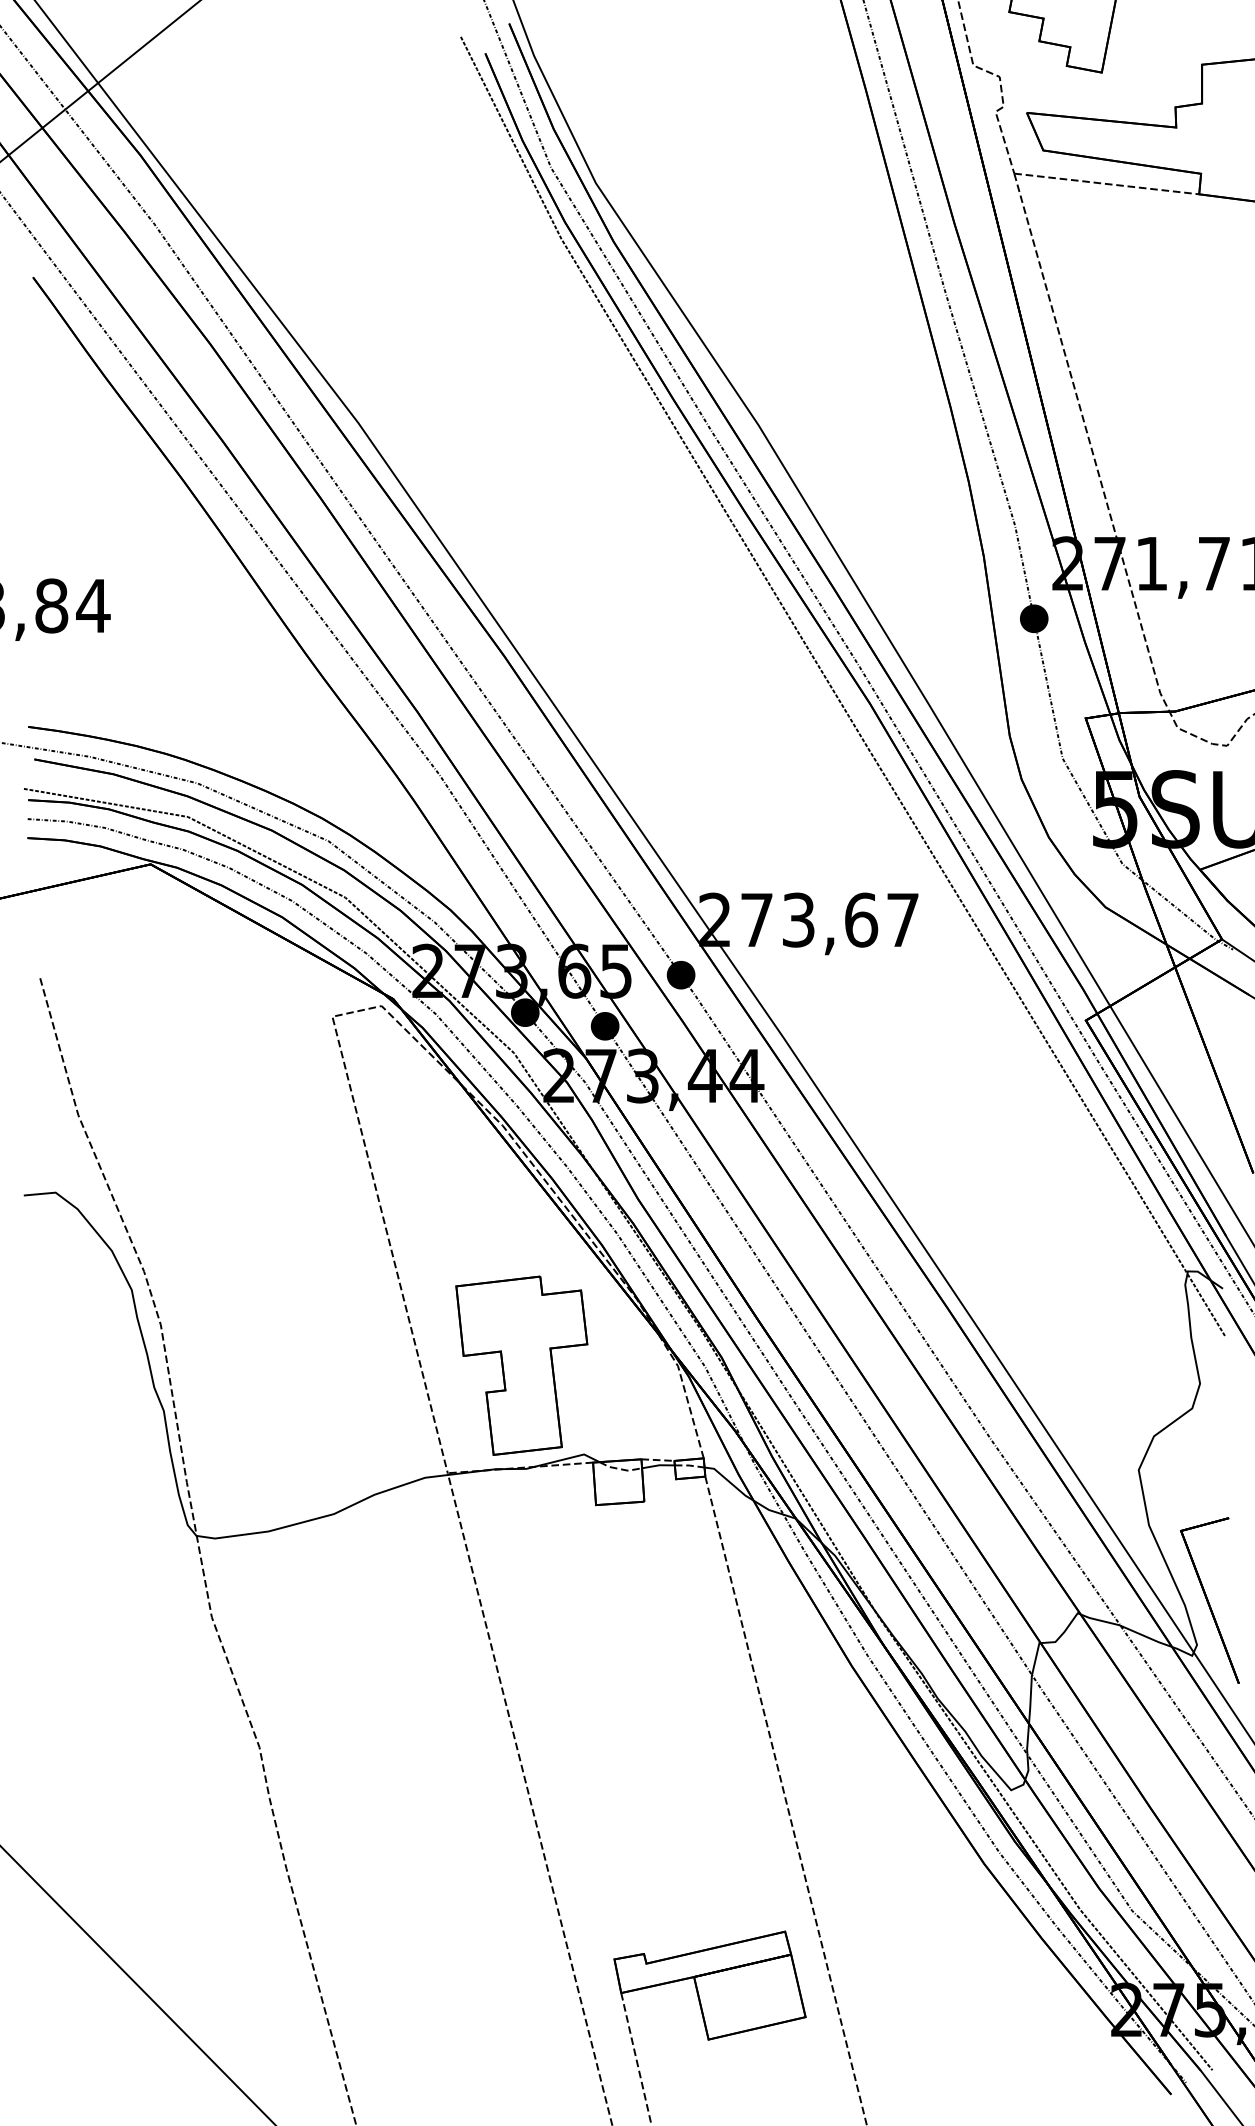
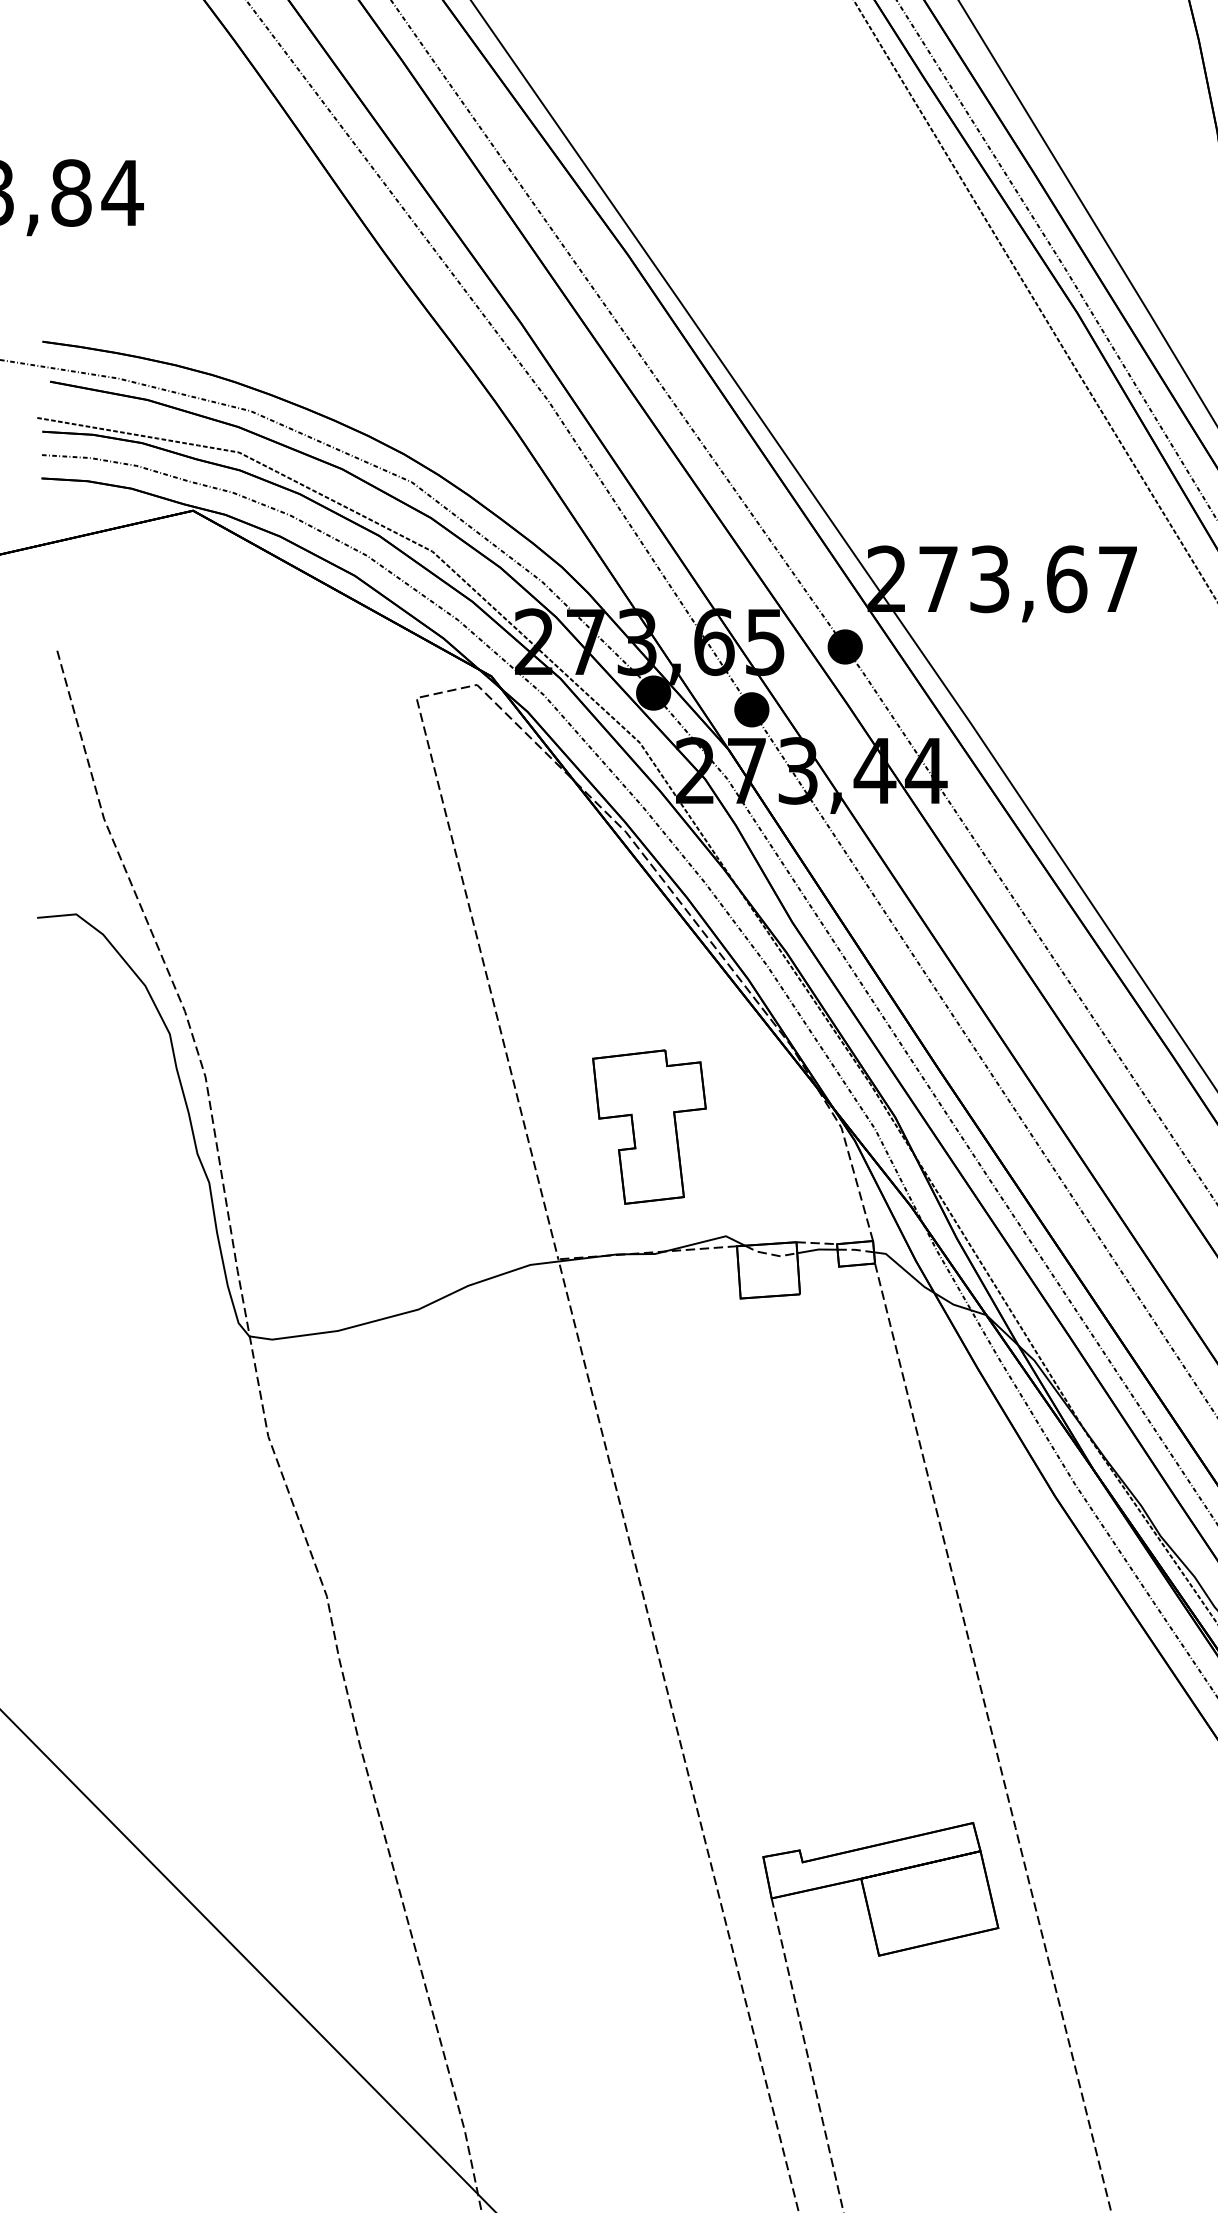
part: (521, 1365) -> (649, 1126), size x0.7

